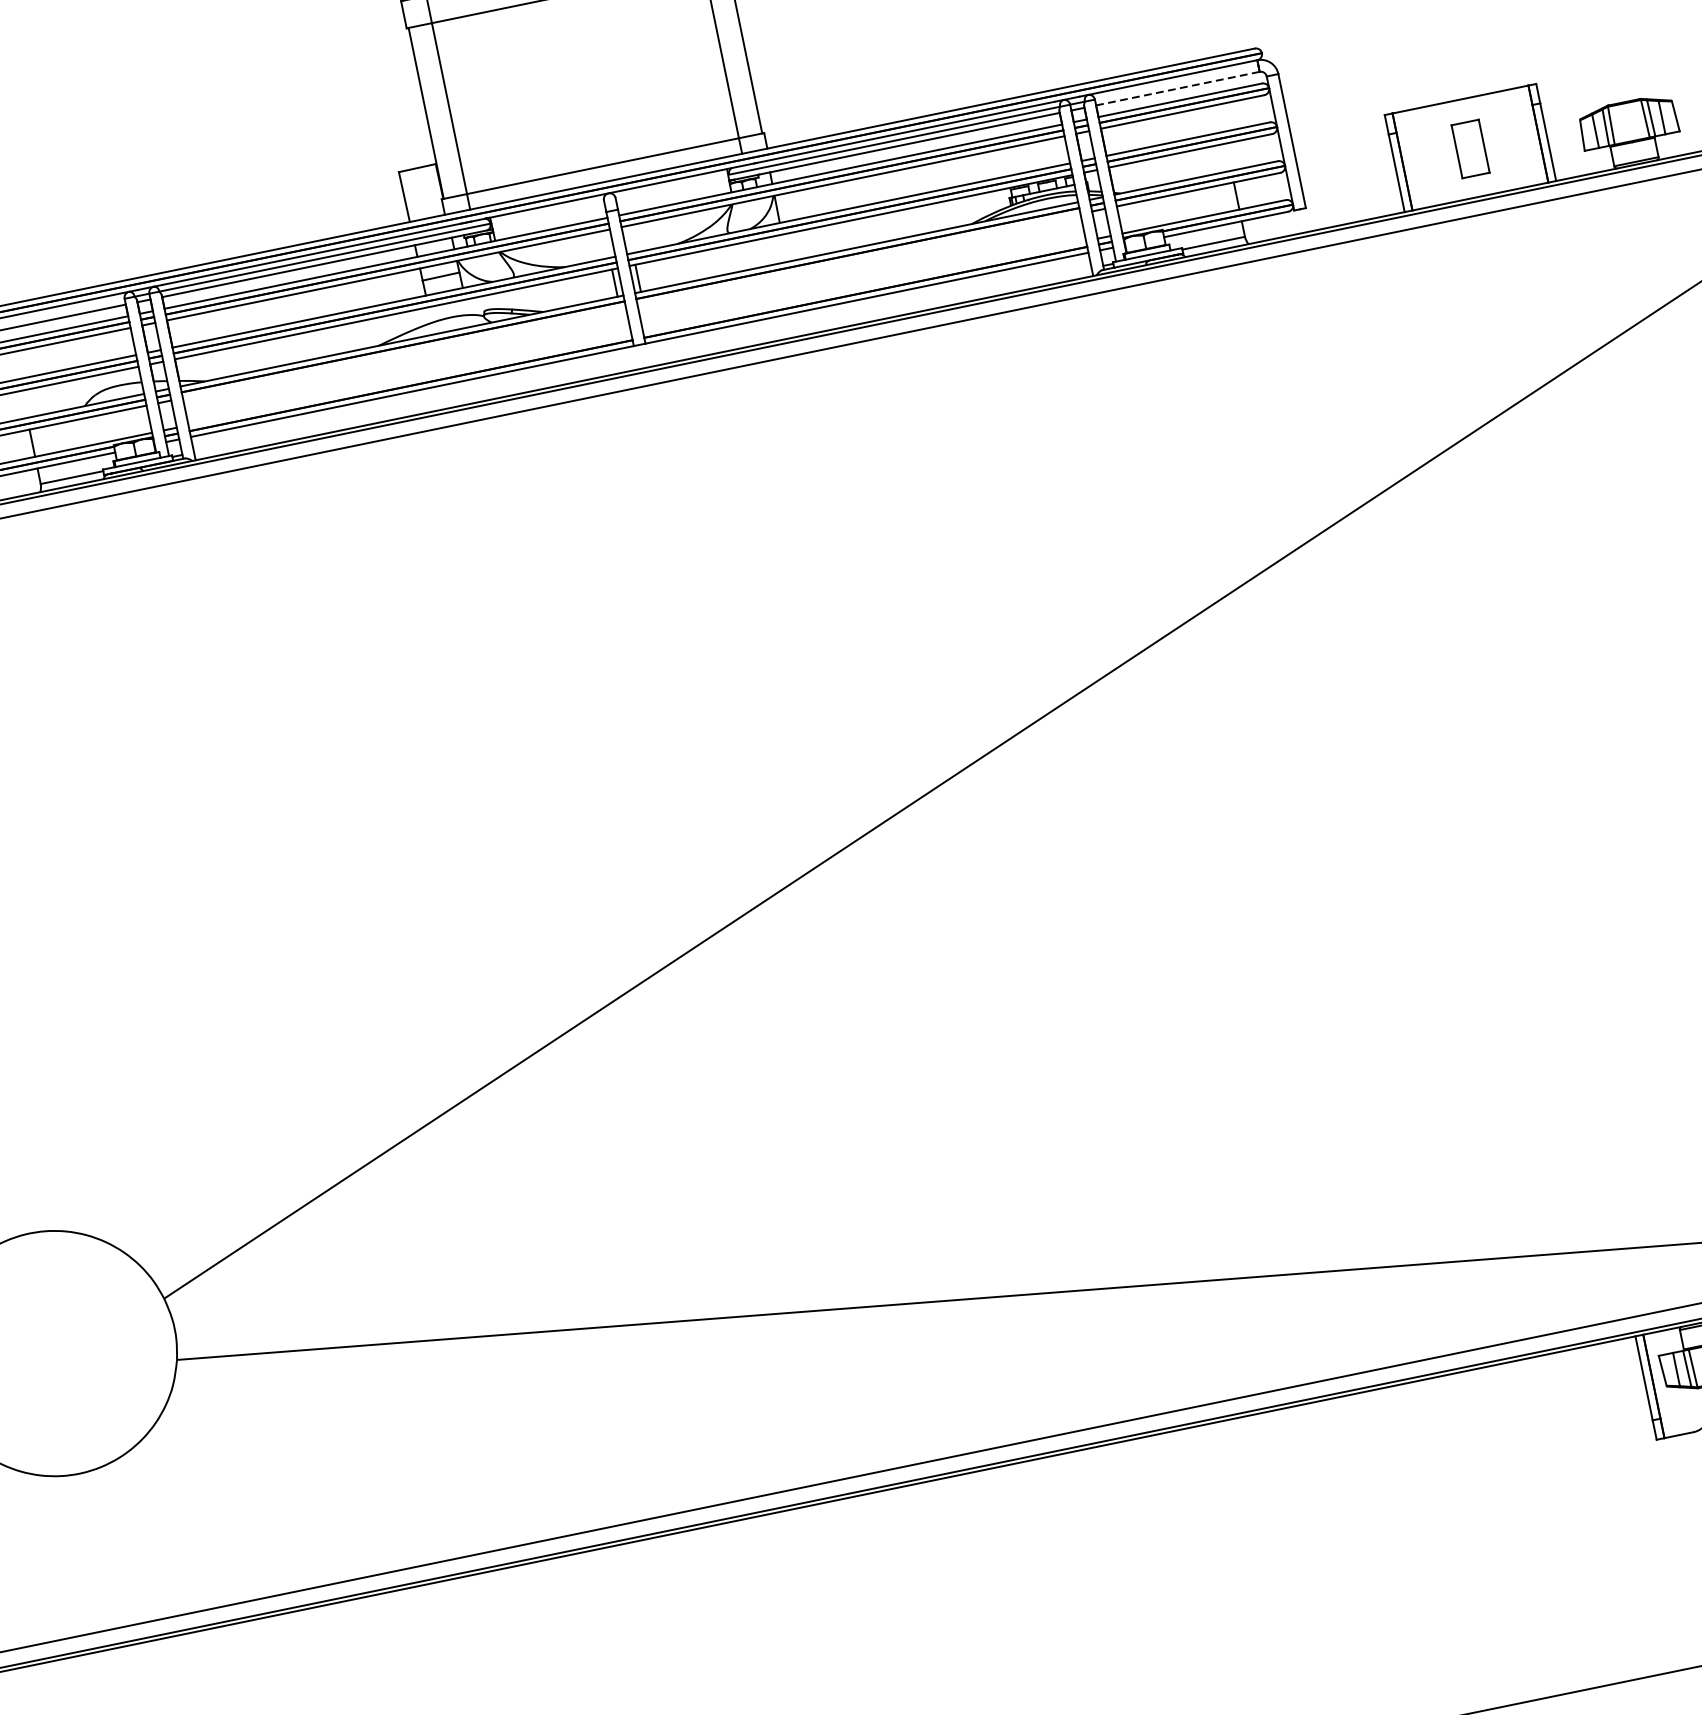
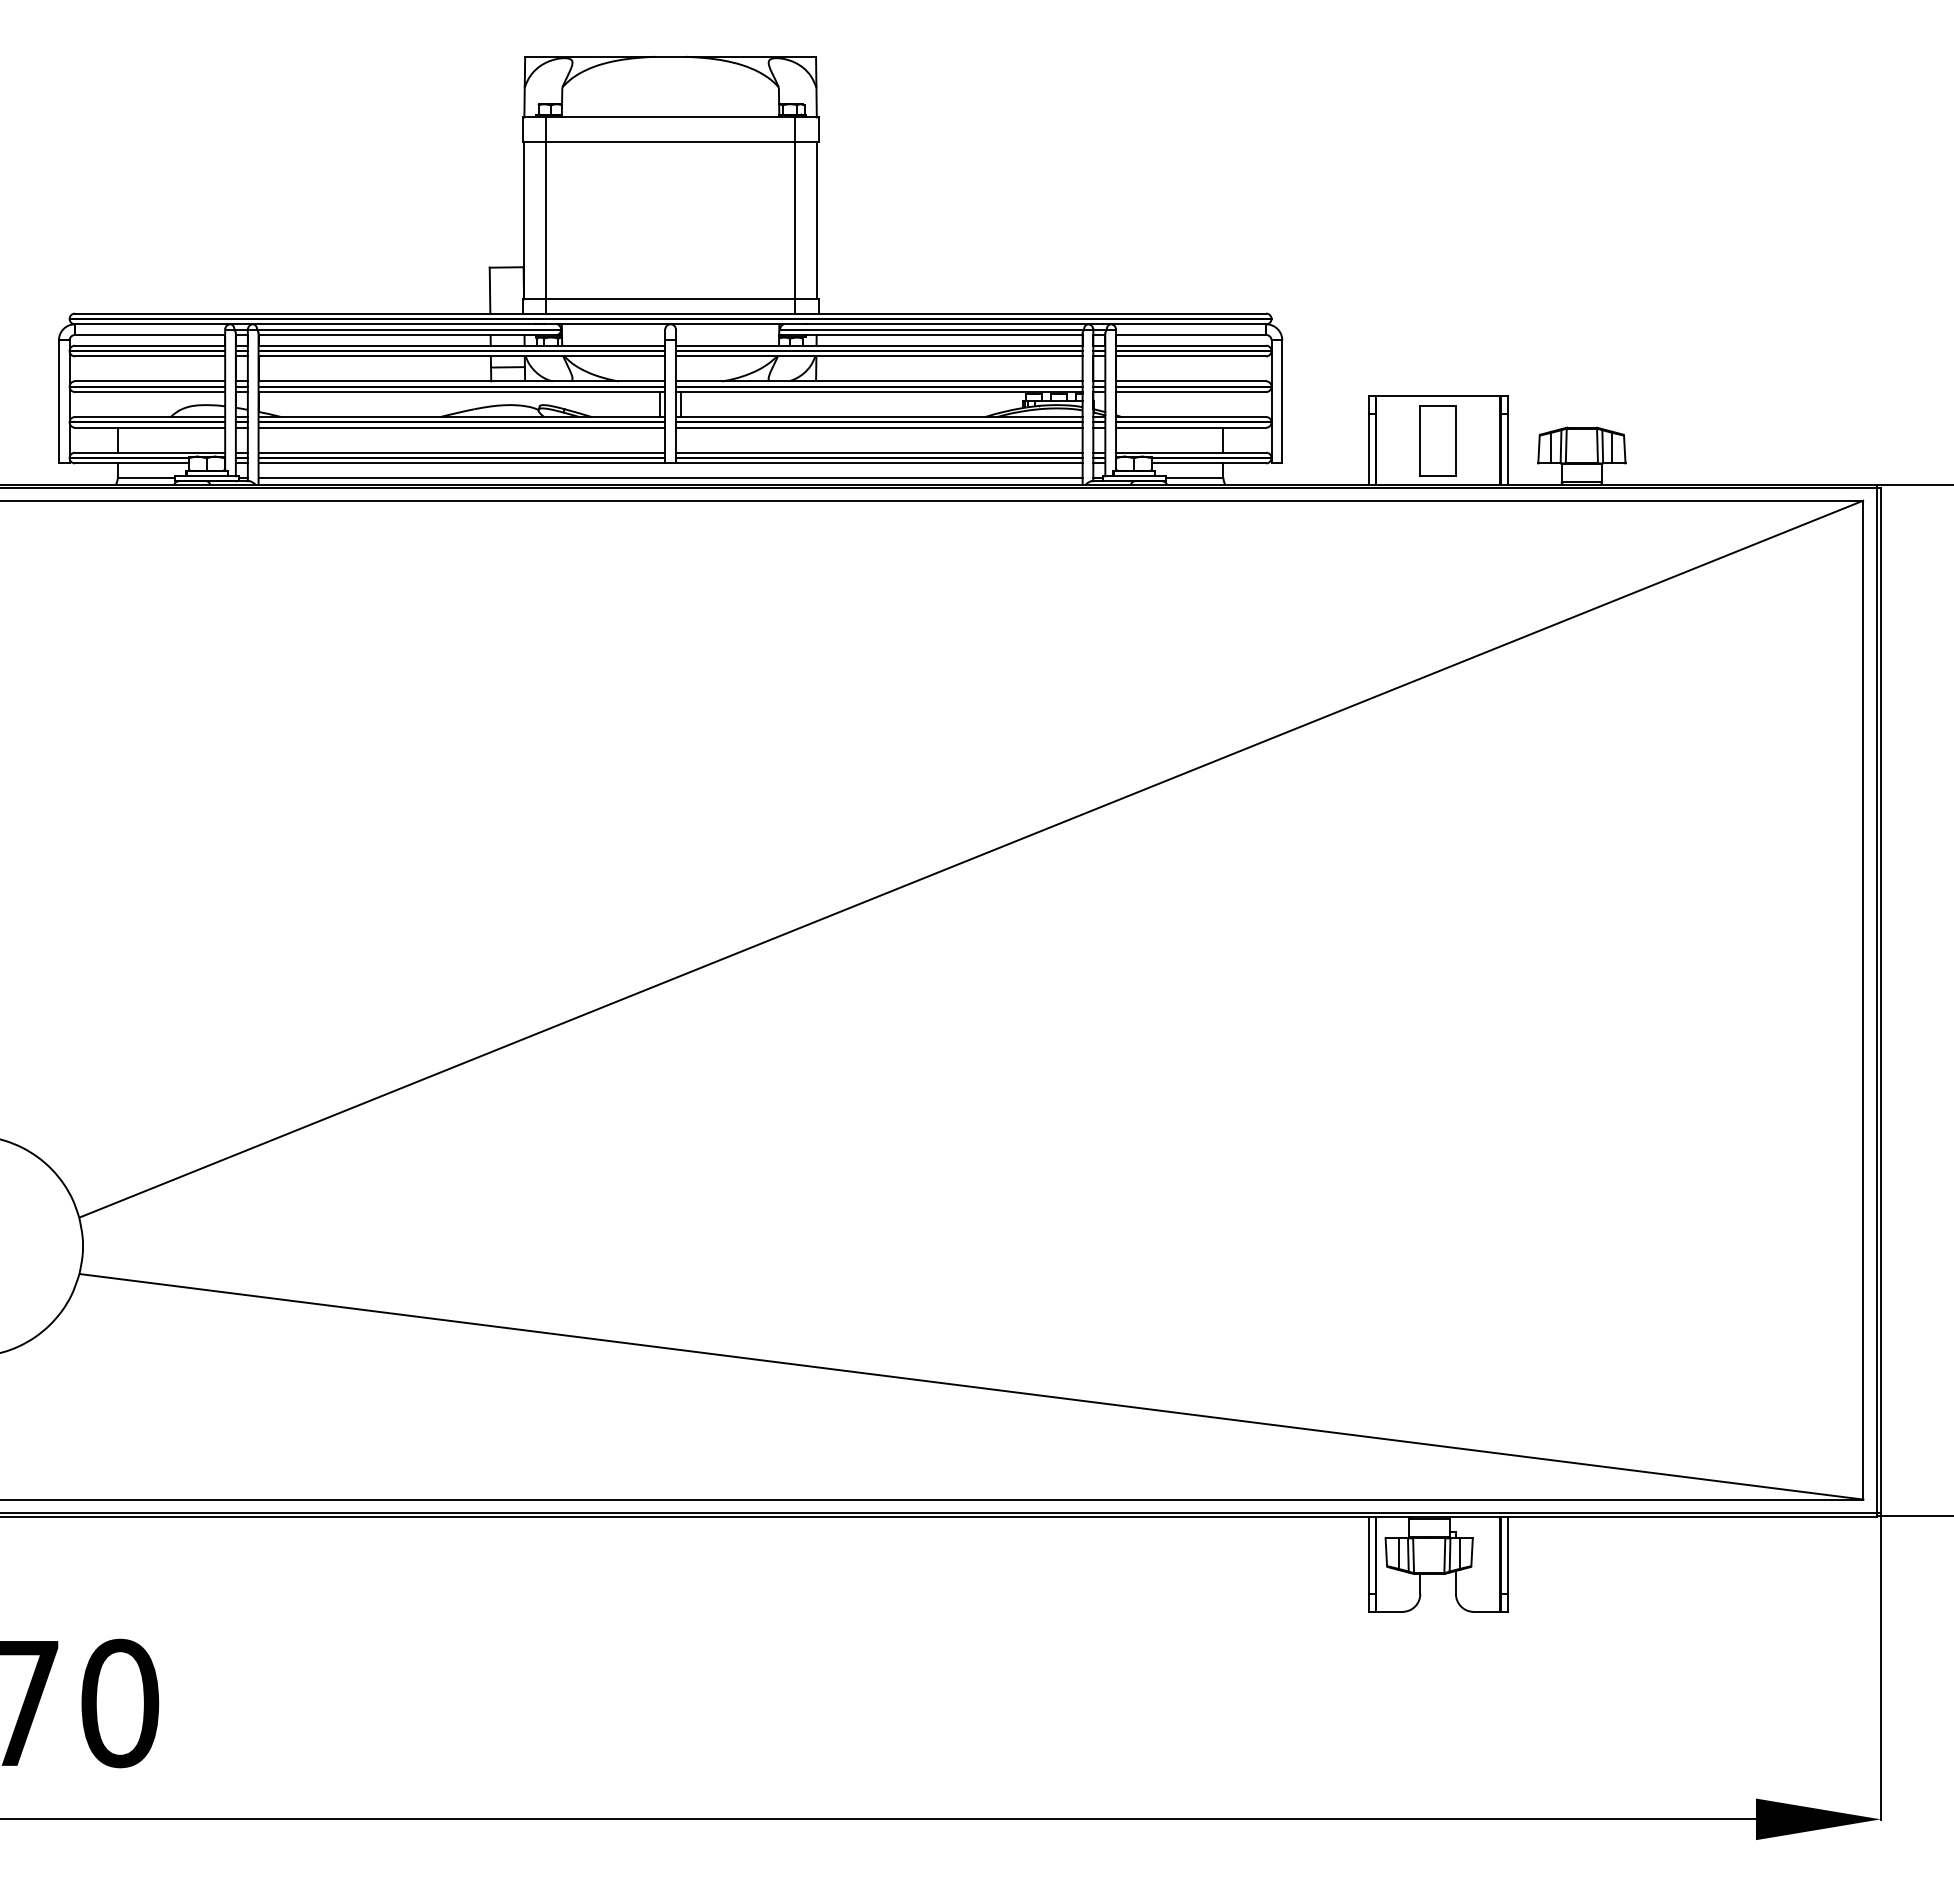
line: (1178, 89) -> (1191, 335), dashed -> solid
part: (1469, 148) -> (1437, 440), size x1.43
line: (858, 259) -> (878, 427), added
line: (863, 286) -> (878, 452), added
line: (403, 352) -> (461, 427), added
line: (642, 360) -> (670, 477), added
line: (409, 379) -> (461, 452), added

